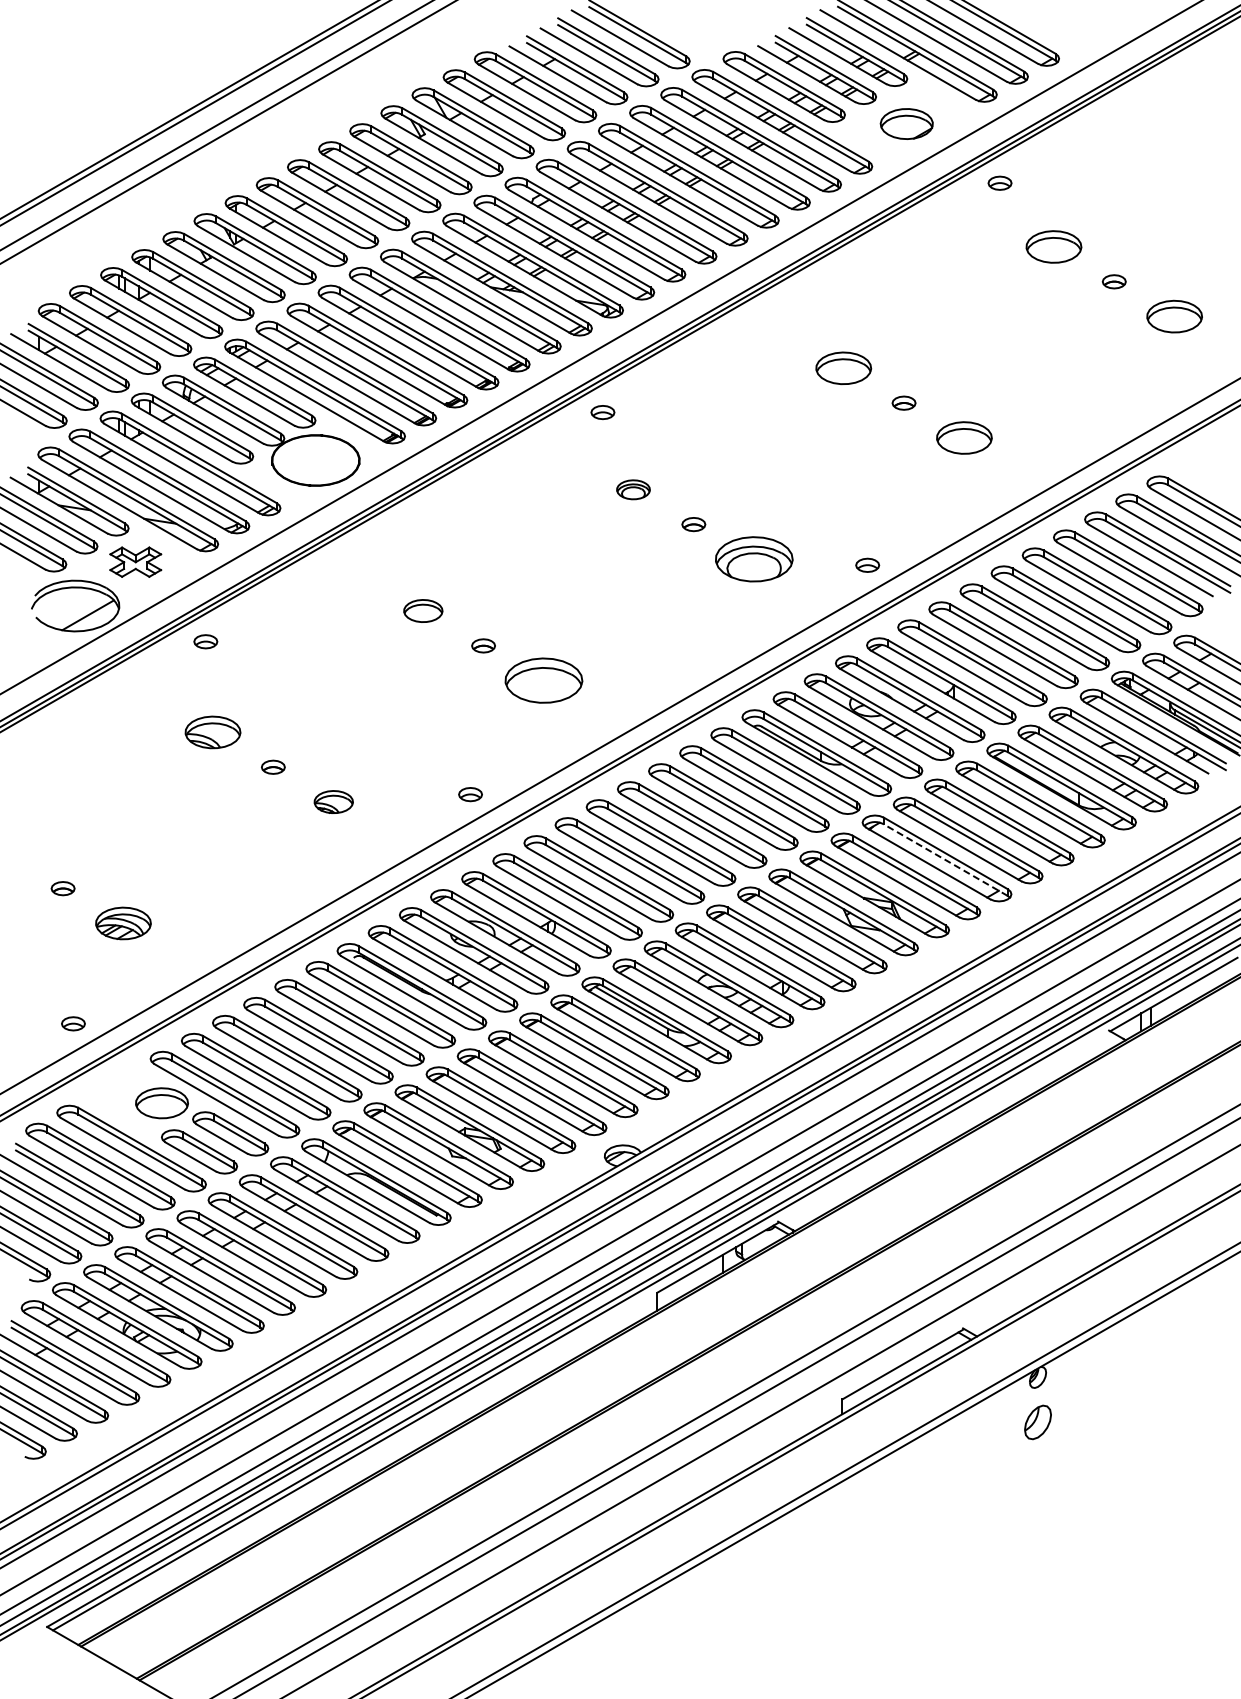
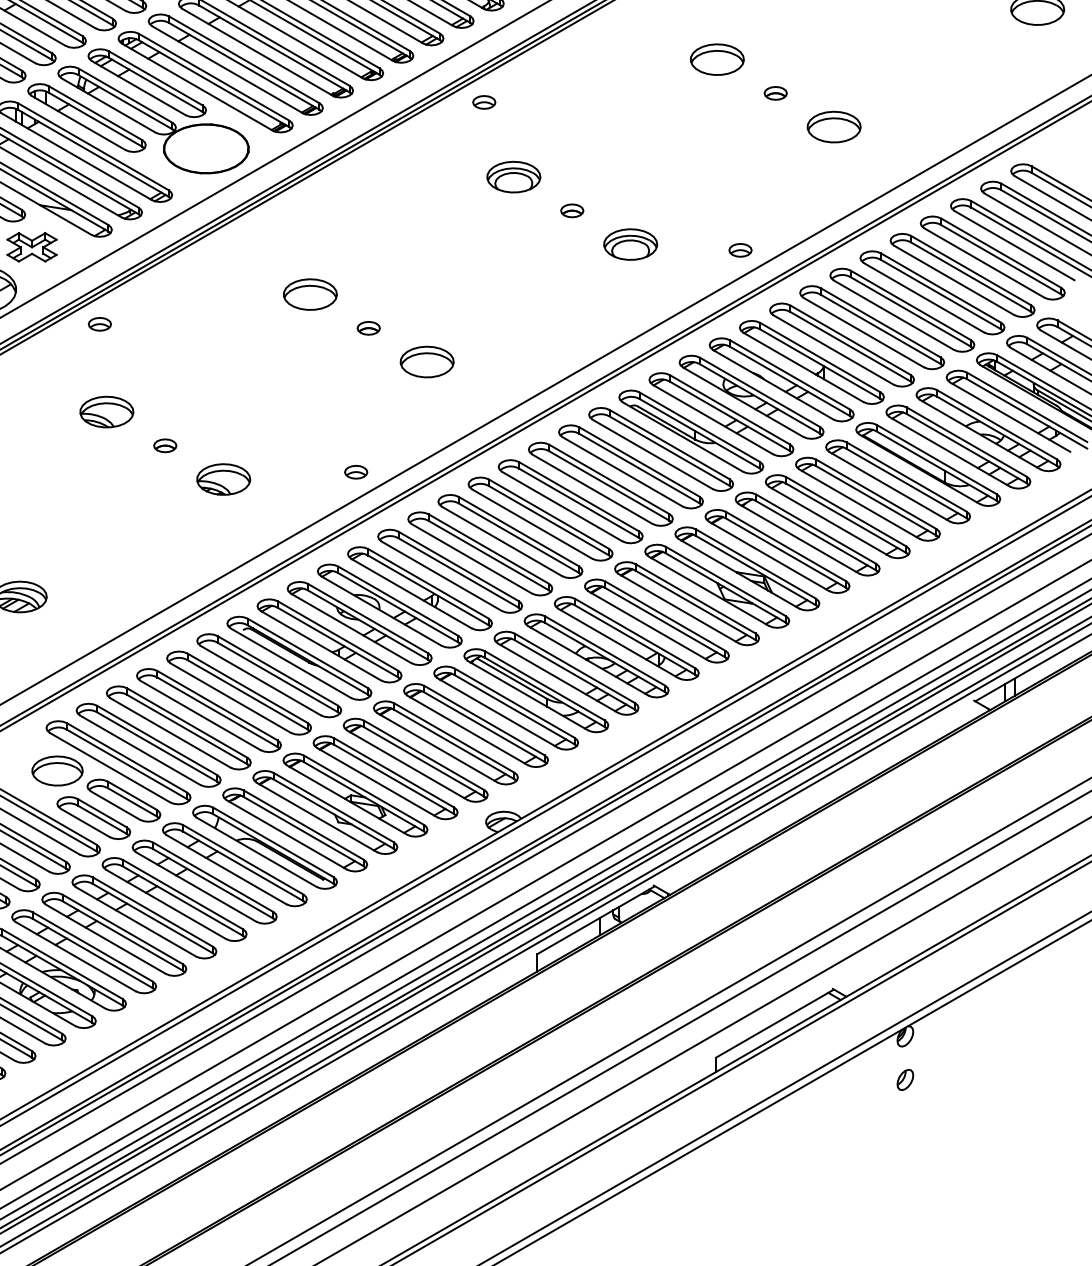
part: (633, 489) -> (513, 176), size x1.67
part: (753, 559) -> (630, 244), size x0.71
part: (423, 610) -> (310, 294), size x1.43
part: (543, 680) -> (426, 361), size x0.71
part: (333, 801) -> (223, 478), size x1.43
line: (945, 860) -> (815, 536), dashed -> solid
part: (1037, 1422) -> (904, 1079), size x0.62

